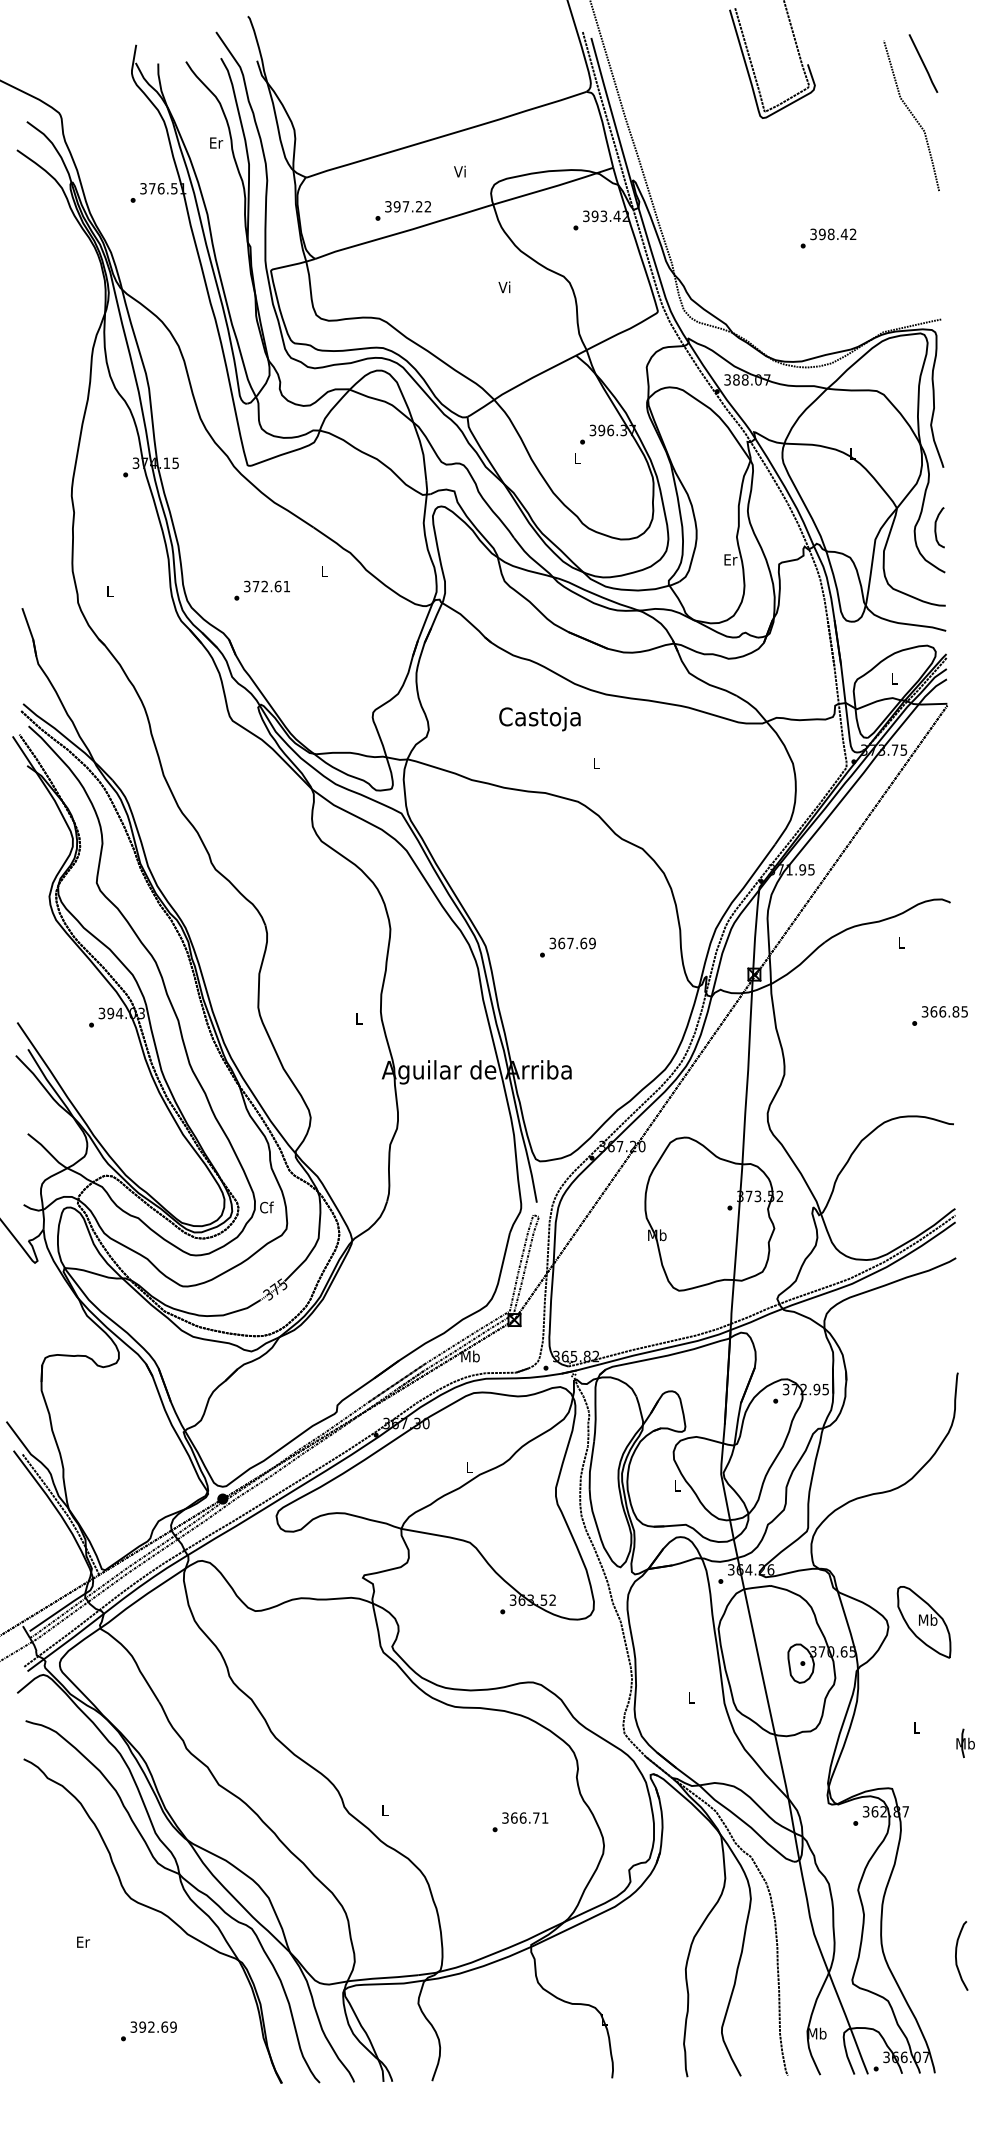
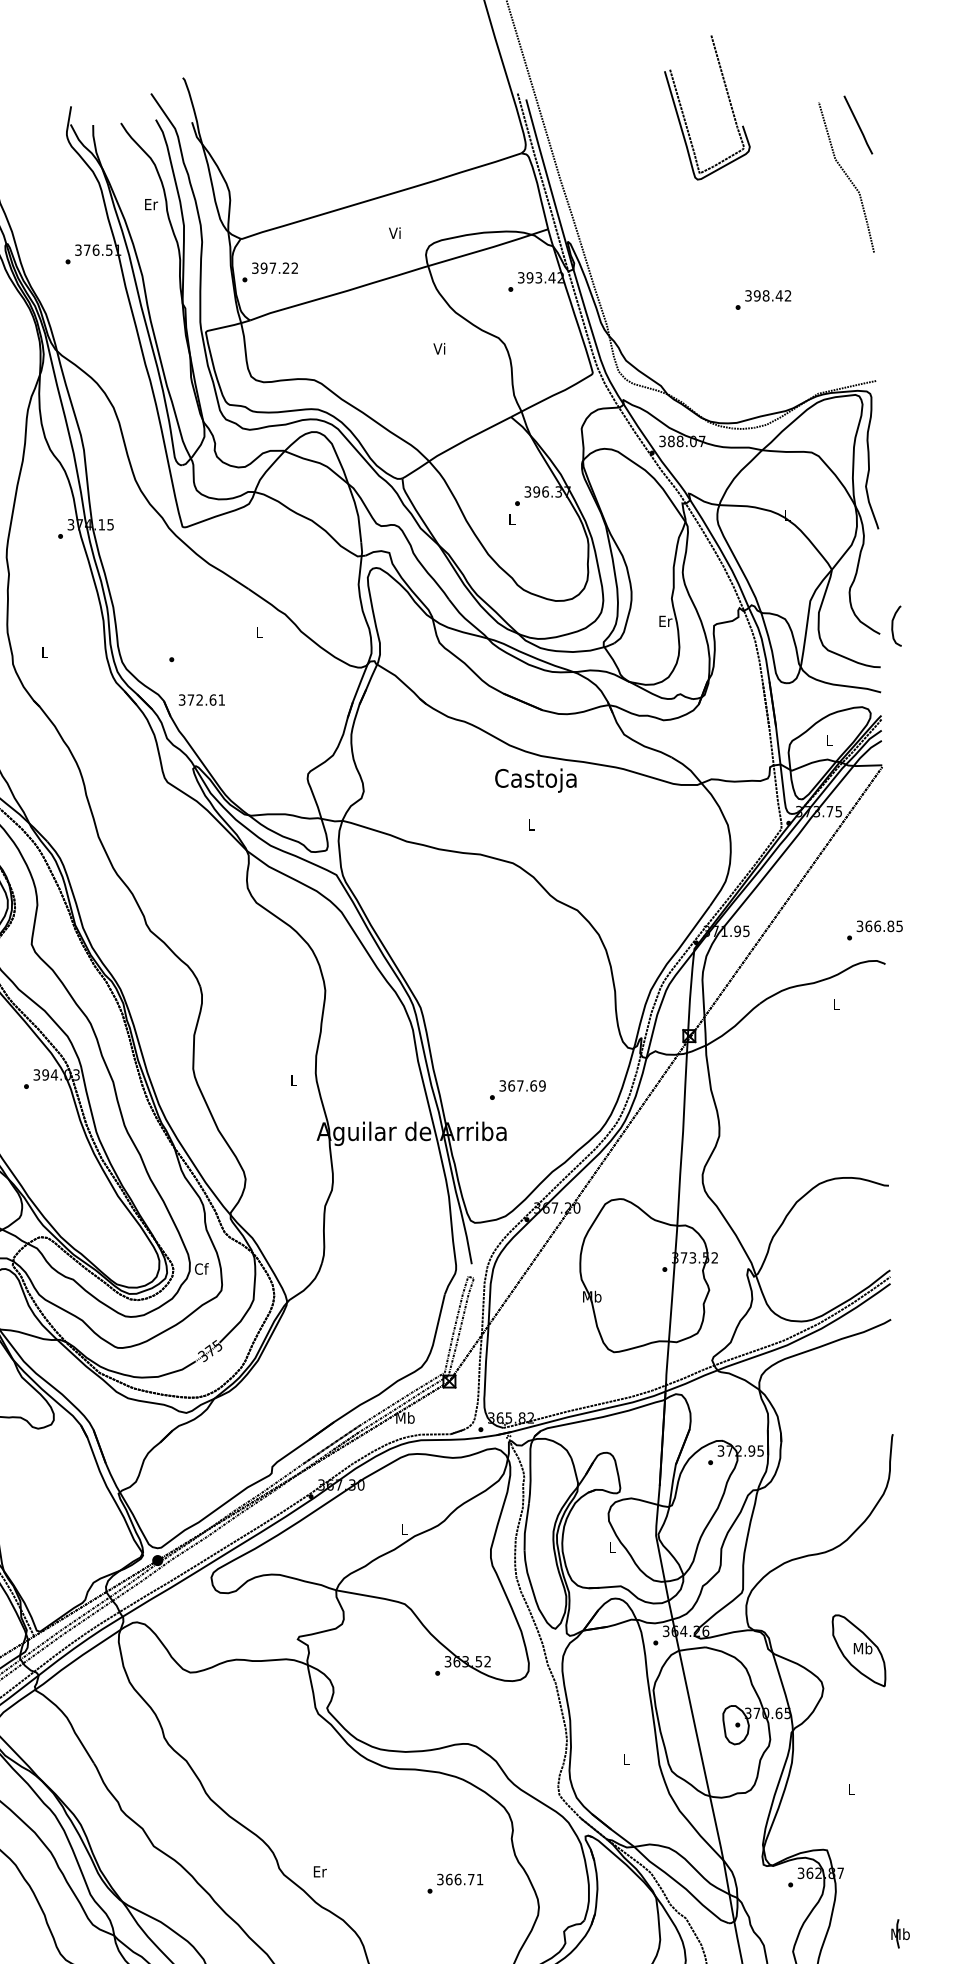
text: (402, 210) -> (269, 271), moved
curve: (936, 527) -> (893, 625), moved
text: (266, 586) -> (201, 699), moved
text: (539, 719) -> (535, 780), moved
text: (567, 947) -> (517, 1089), moved
text: (939, 1015) -> (874, 929), moved
part: (923, 1622) -> (858, 1650), moved
part: (965, 1742) -> (900, 1932), moved
text: (385, 1809) -> (320, 1870), L -> Er

